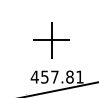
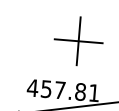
part: (51, 40) -> (78, 41), moved

